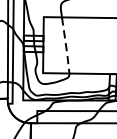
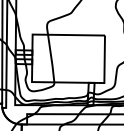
line: (66, 45) -> (51, 58), dashed -> solid

